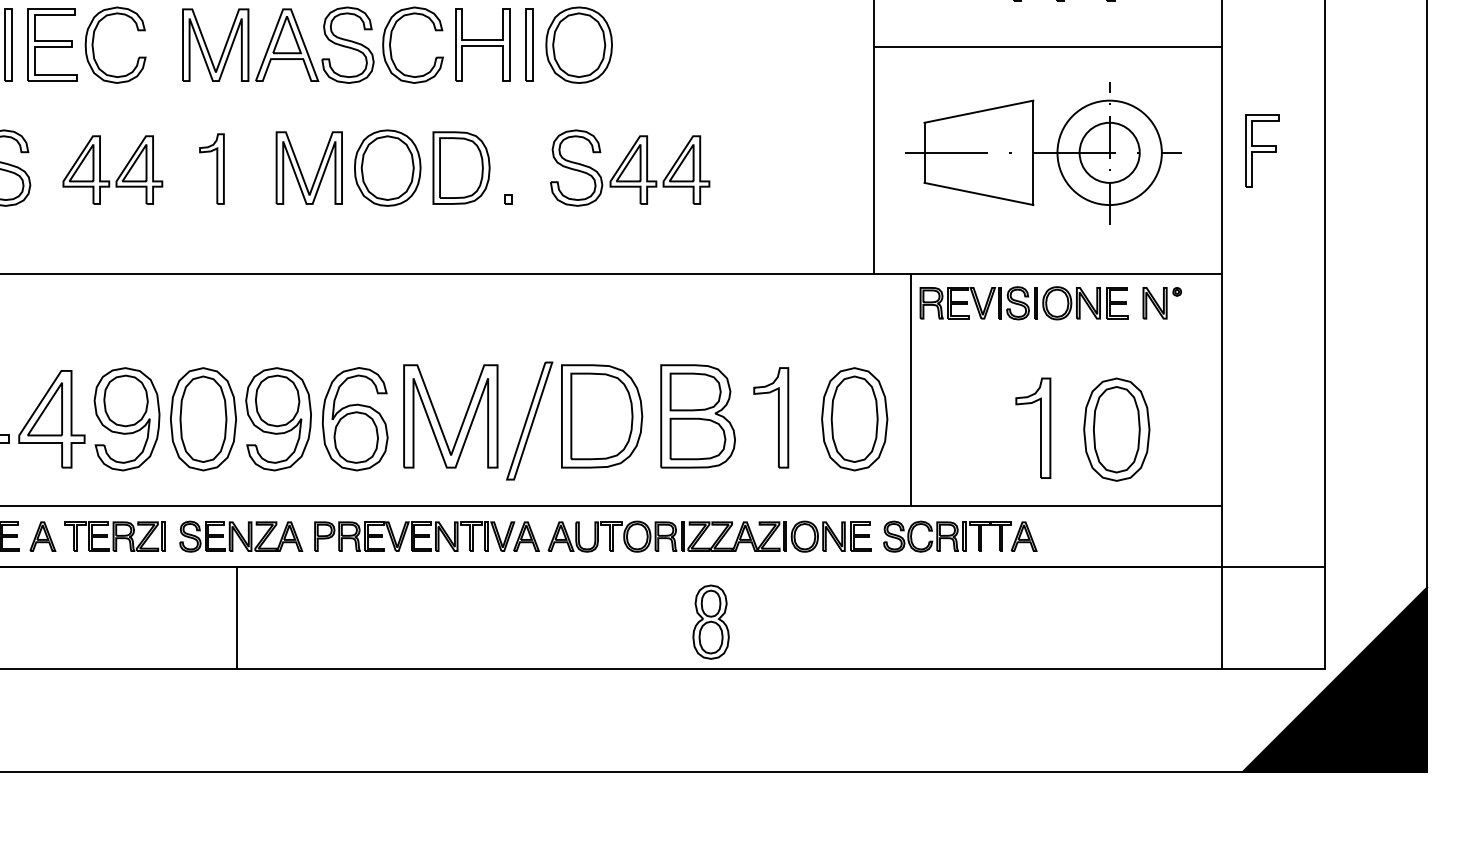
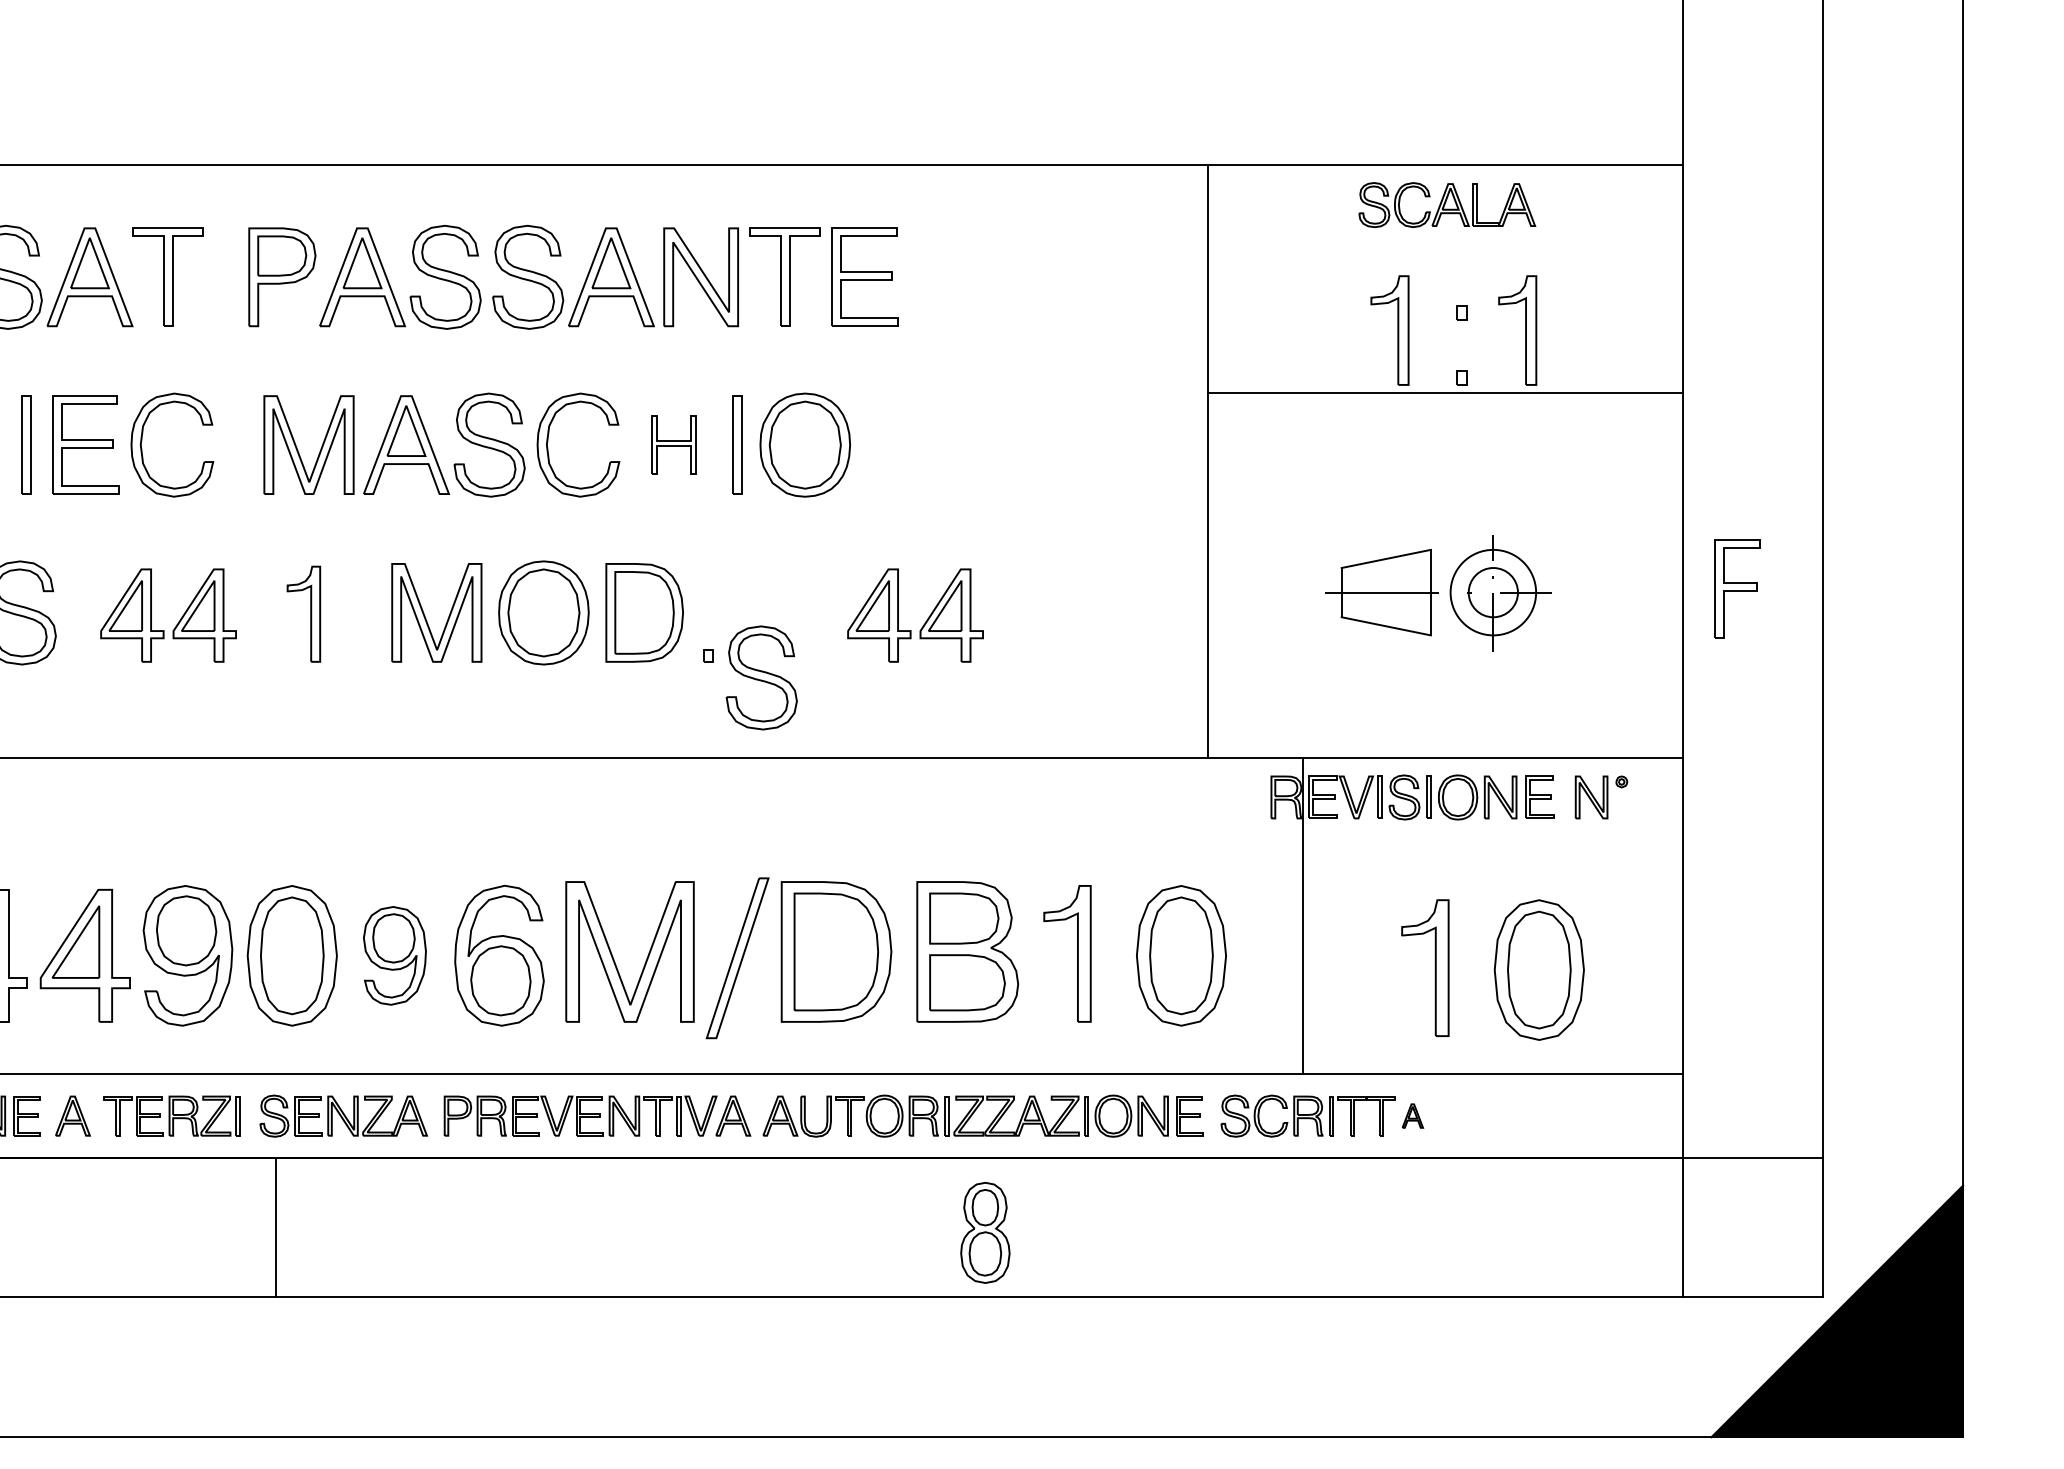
part: (482, 44) -> (673, 444), size x0.6
line: (1048, 46) -> (1445, 392), moved
part: (1042, 153) -> (1438, 593), size x0.6
part: (576, 167) -> (761, 677), moved
line: (911, 389) -> (1303, 915), moved
part: (278, 419) -> (394, 955), size x0.7
part: (1023, 536) -> (1412, 1115), size x0.6
line: (236, 618) -> (275, 1227), moved

